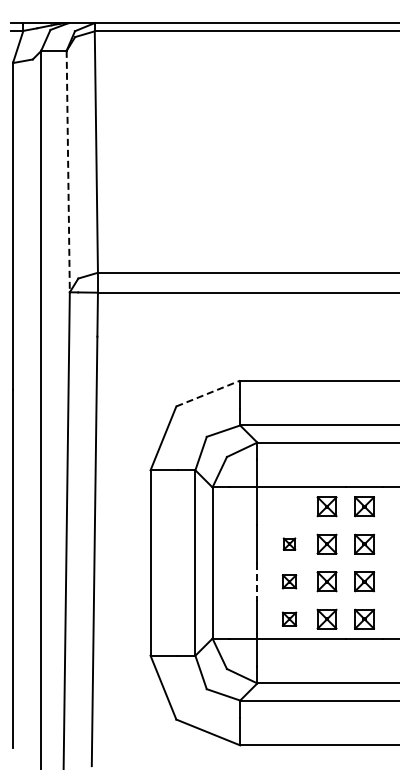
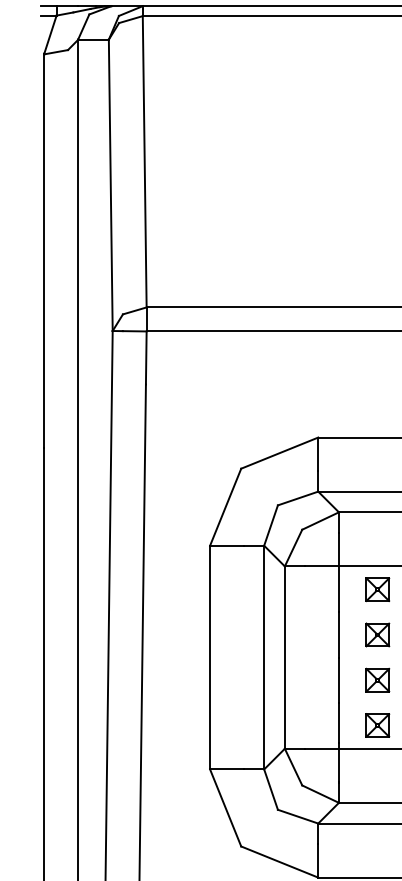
line: (68, 171) -> (111, 185), dashed -> solid
line: (208, 393) -> (279, 453), dashed -> solid
part: (289, 506) -> (377, 589), added
part: (289, 543) -> (377, 634), size x1.67
line: (257, 581) -> (339, 679), dashed -> solid
part: (289, 581) -> (377, 679), size x1.43
part: (289, 618) -> (377, 724), size x1.43

